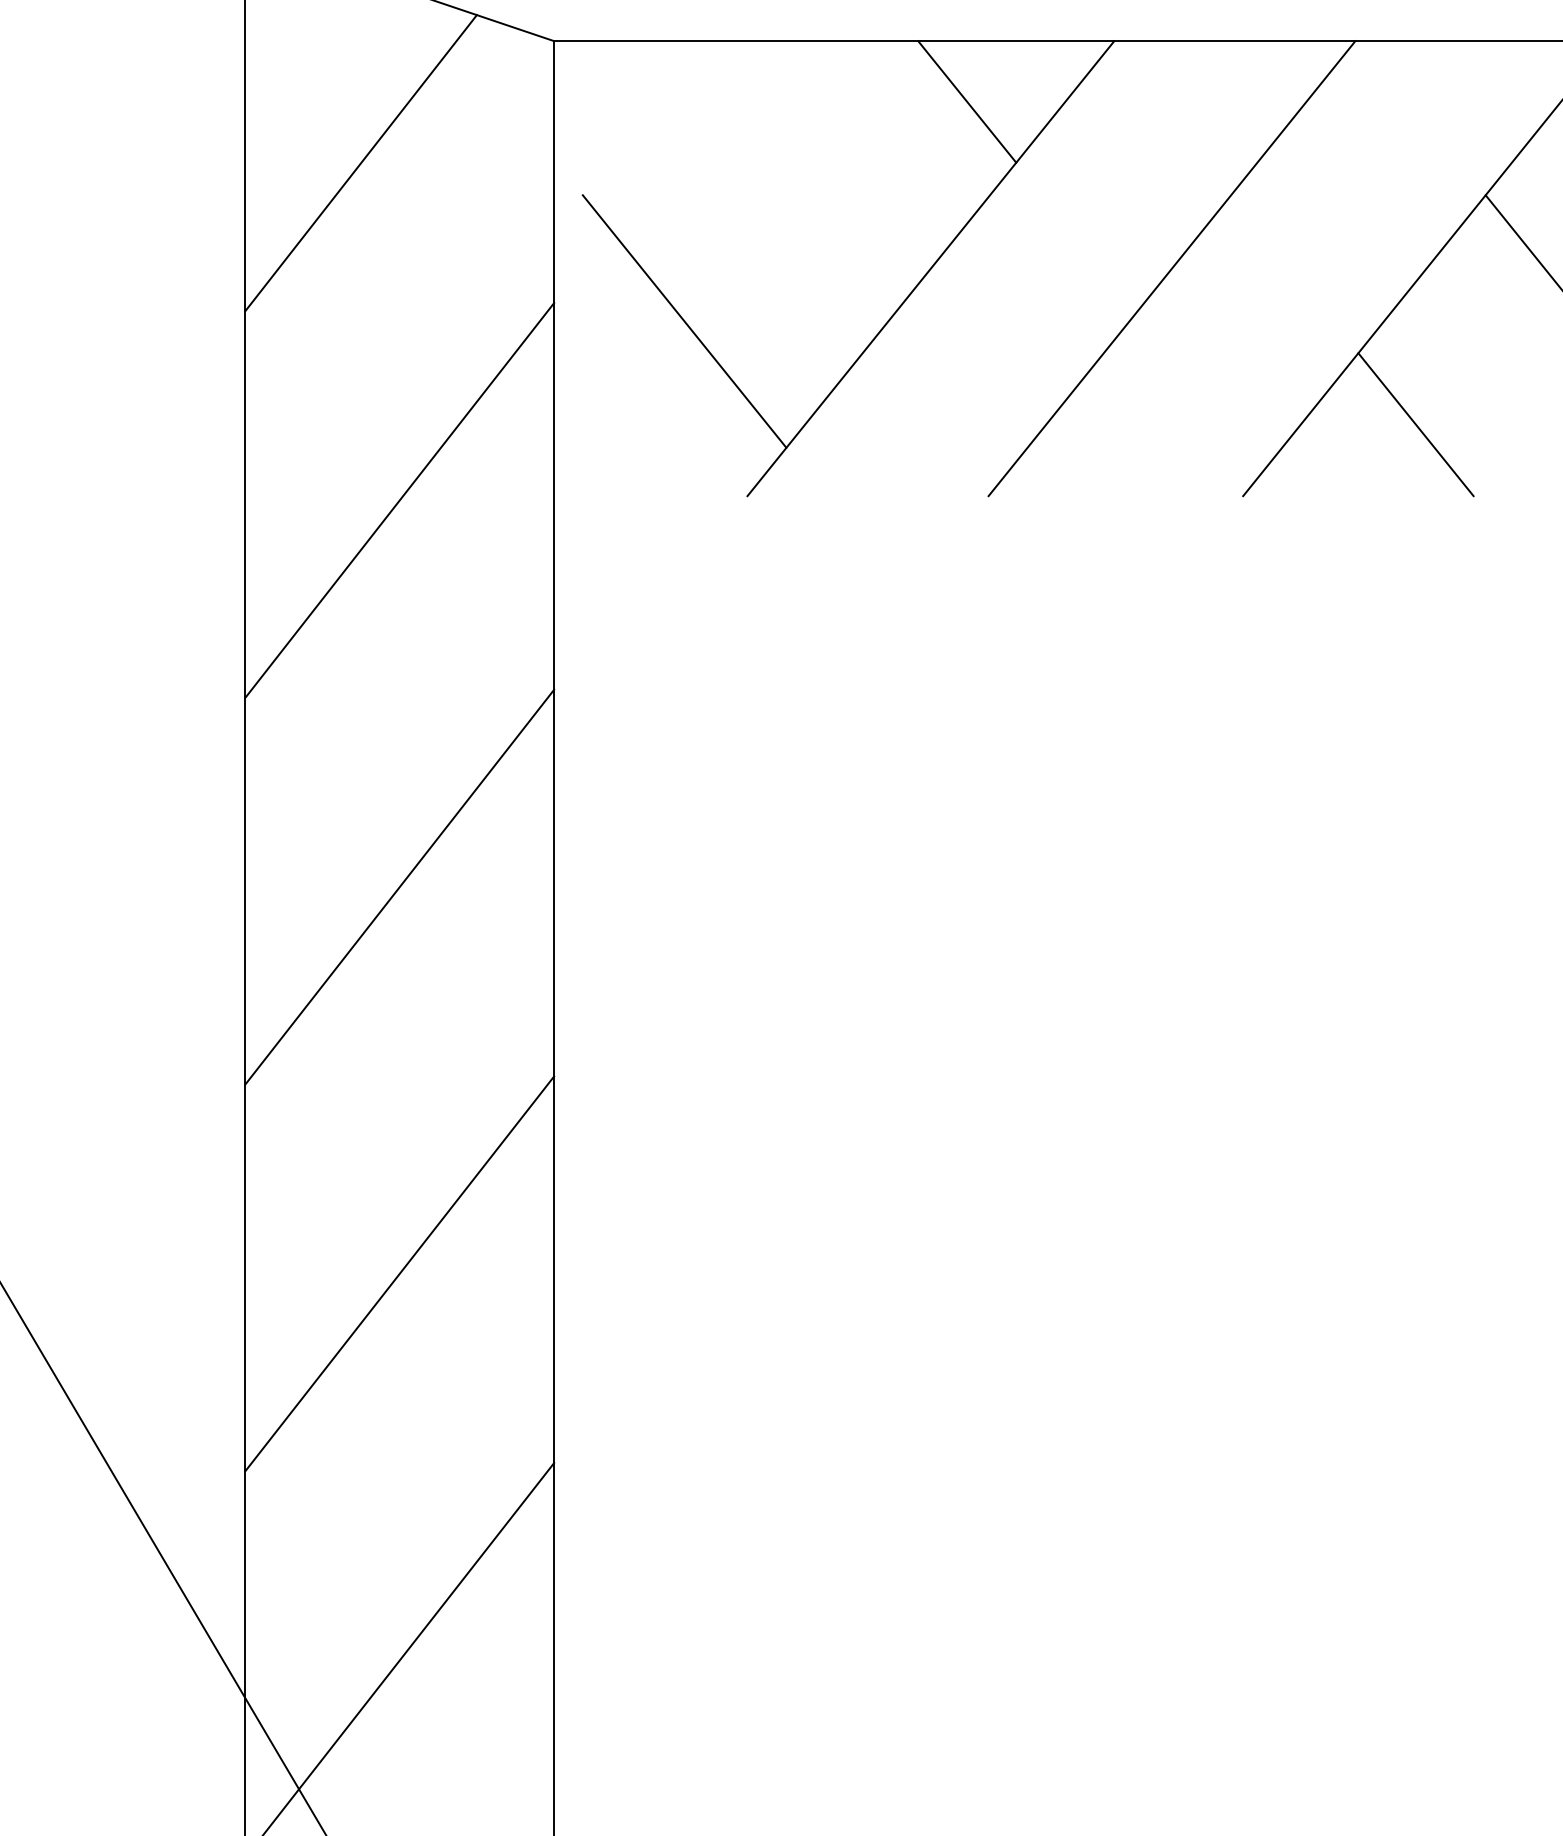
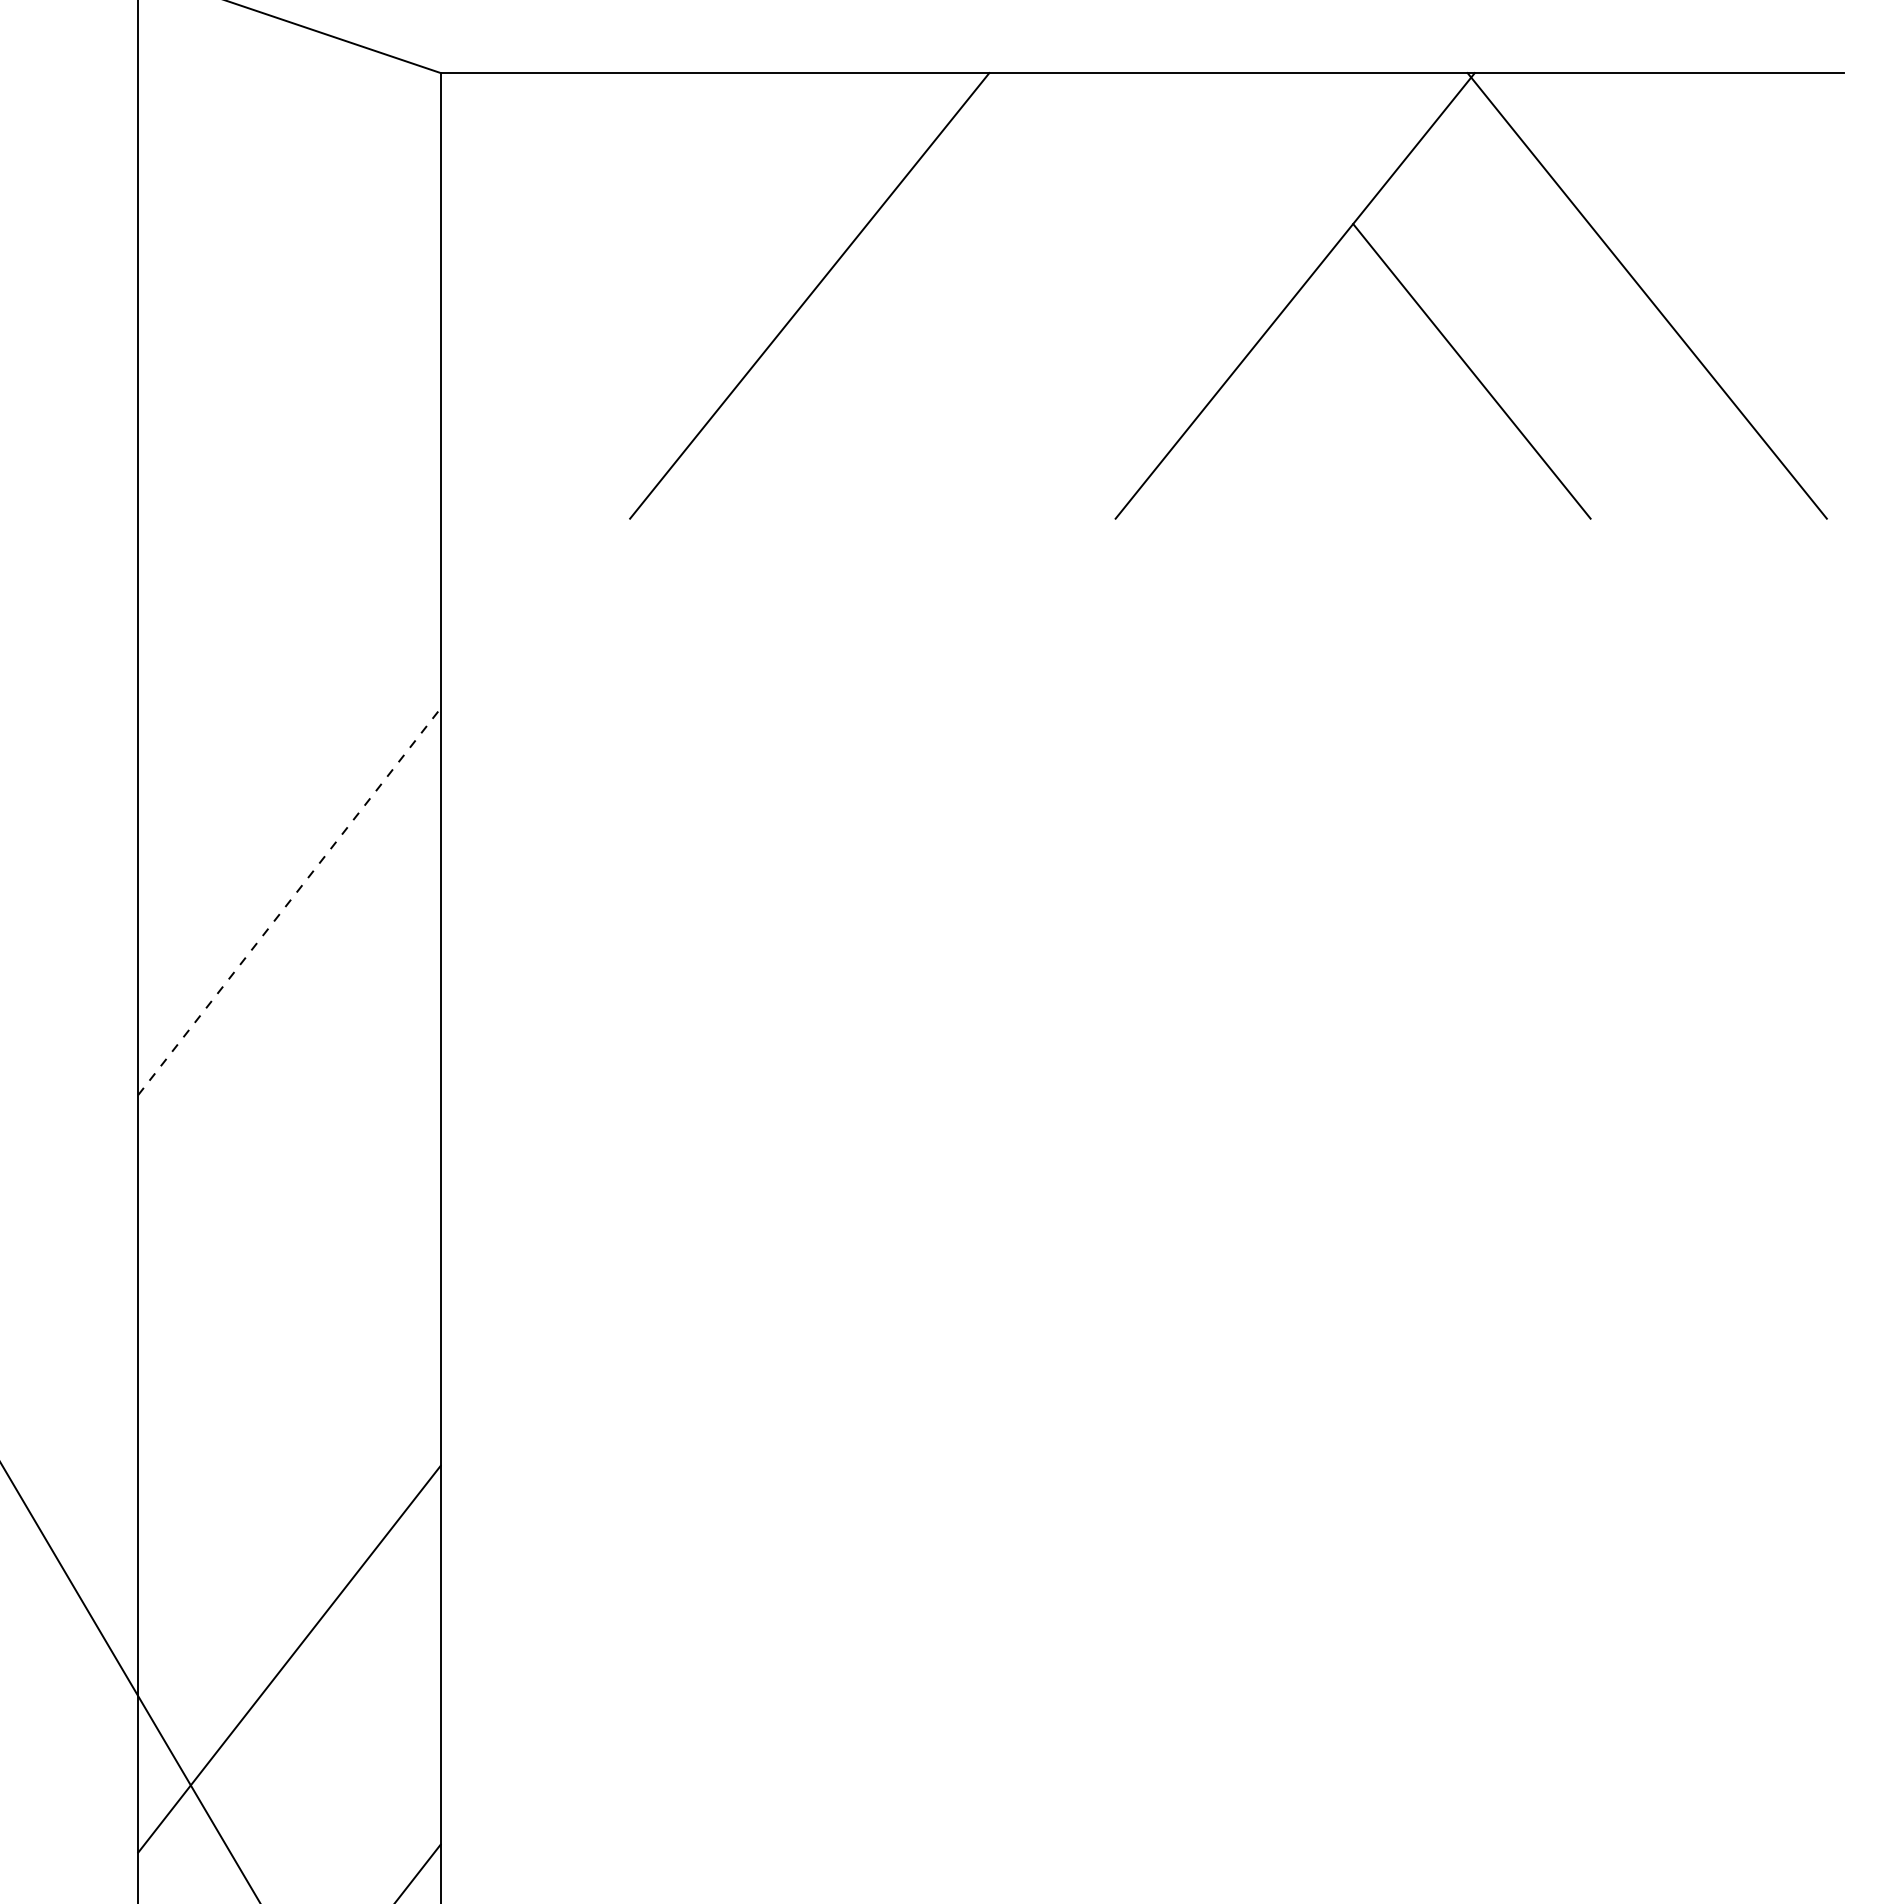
line: (967, 101) -> (845, 132), removed
line: (360, 163) -> (251, 192), removed
line: (1171, 268) -> (1045, 295), removed
line: (684, 321) -> (568, 347), removed
line: (1415, 424) -> (1284, 448), removed
line: (399, 499) -> (289, 522), removed
line: (399, 886) -> (289, 901), solid -> dashed
line: (399, 1273) -> (289, 1280), removed

